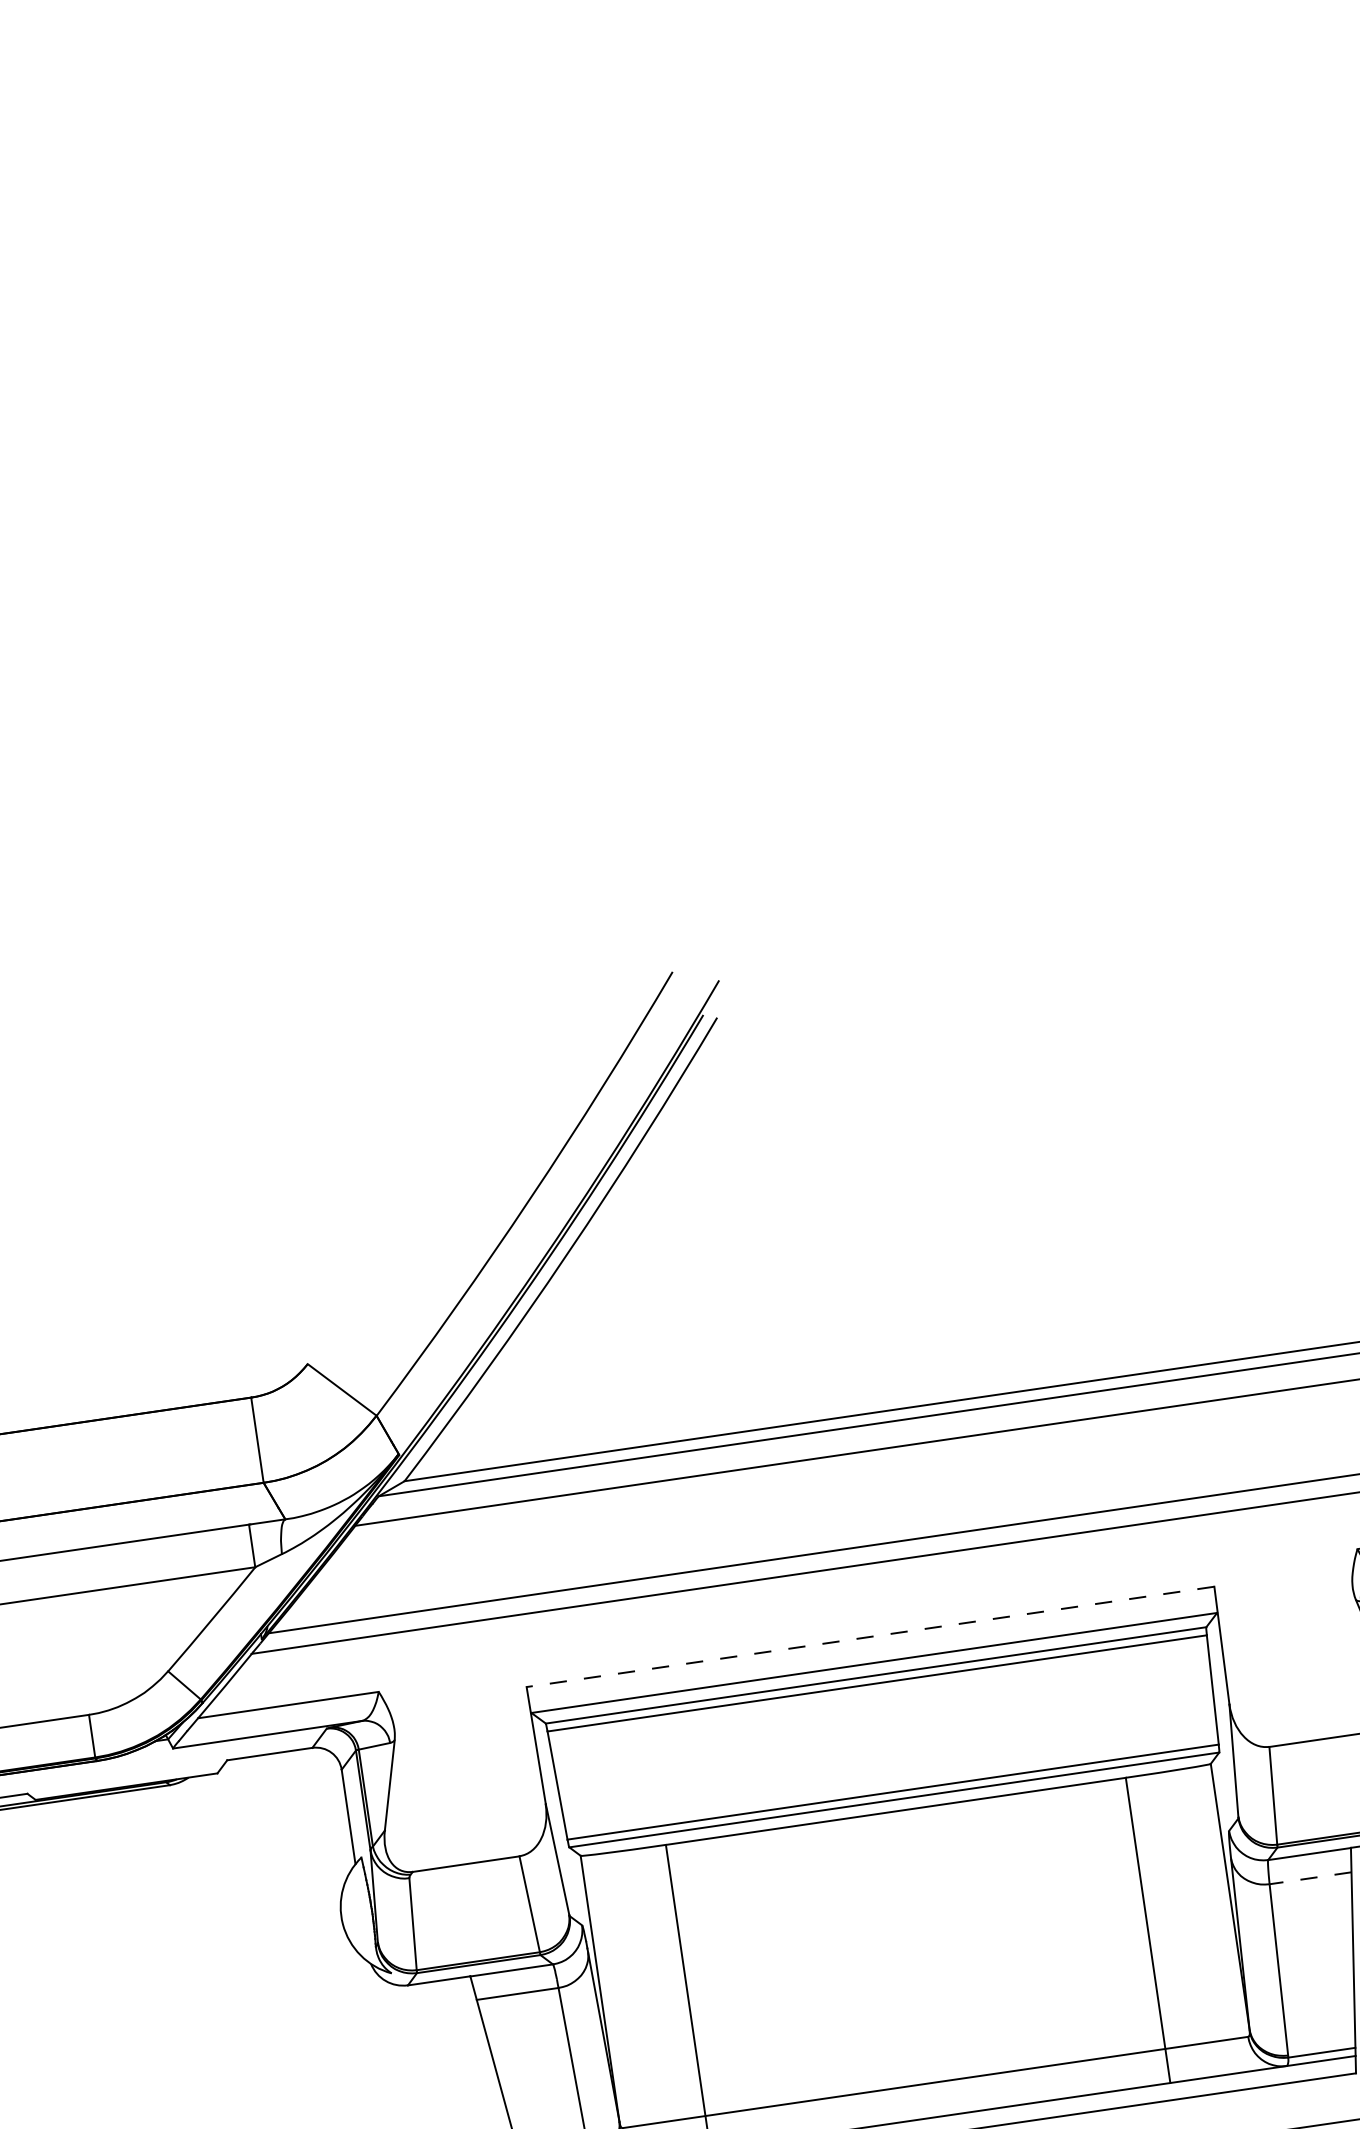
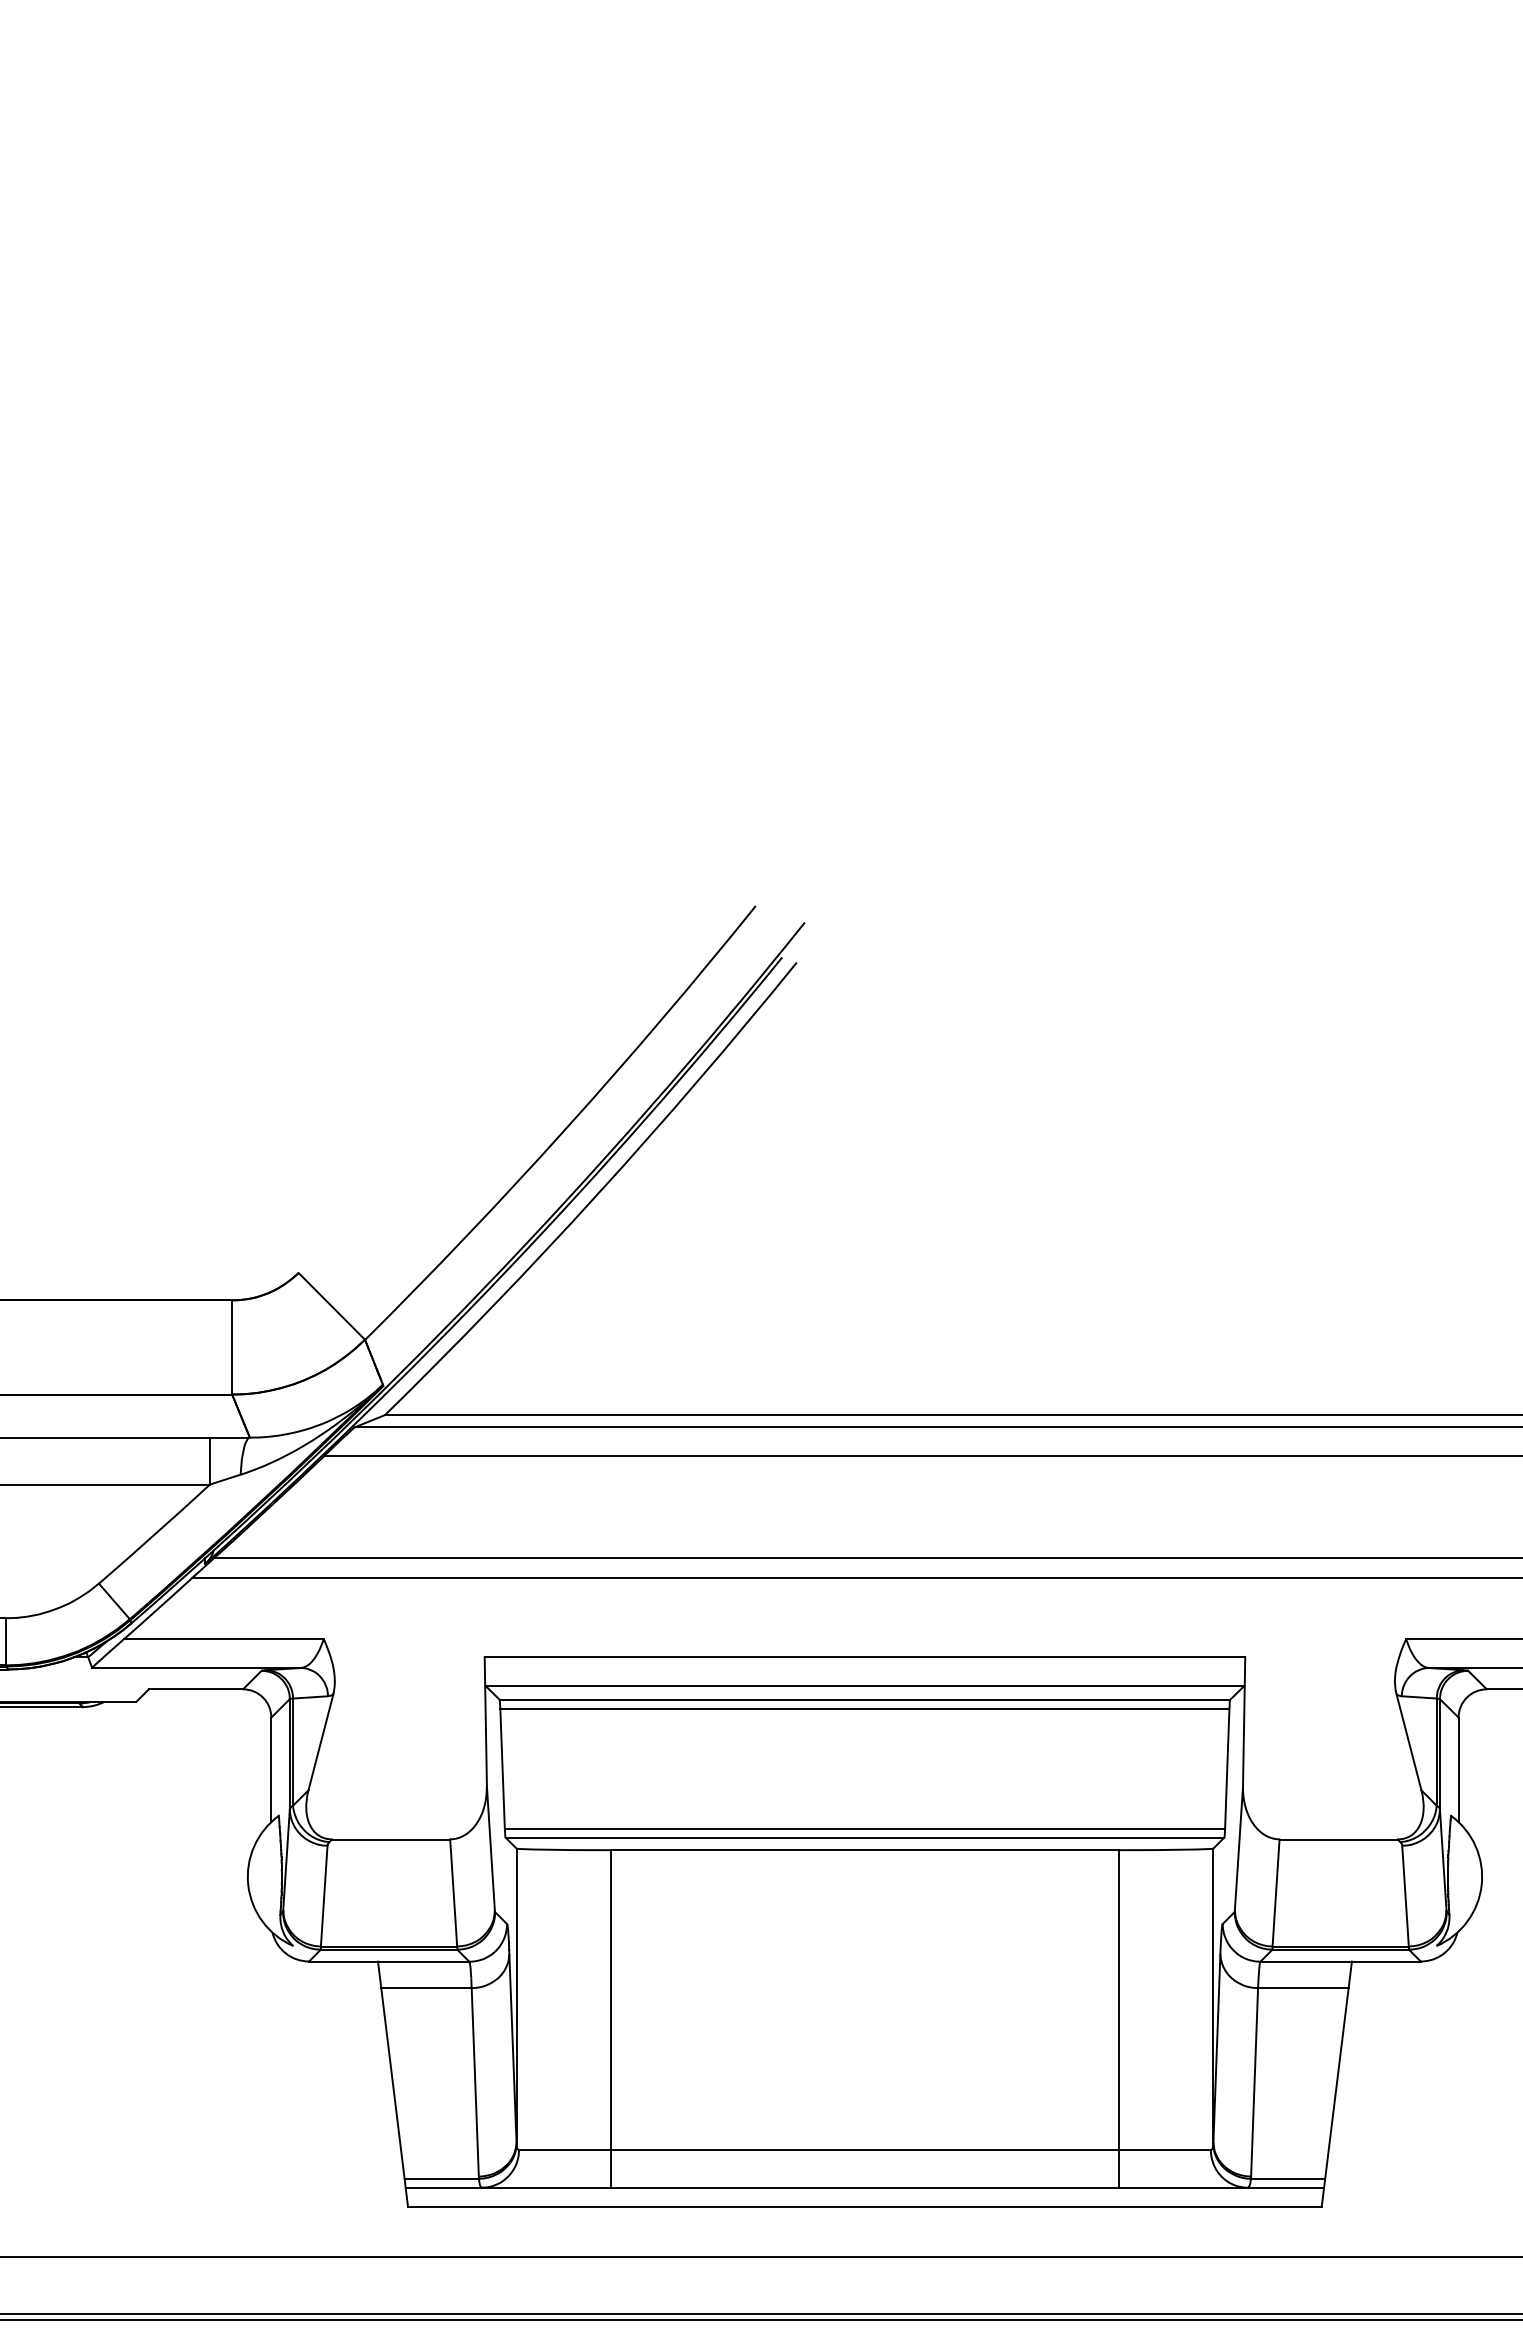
line: (870, 1637) -> (864, 1657), dashed -> solid
line: (1309, 1878) -> (1302, 1988), dashed -> solid

